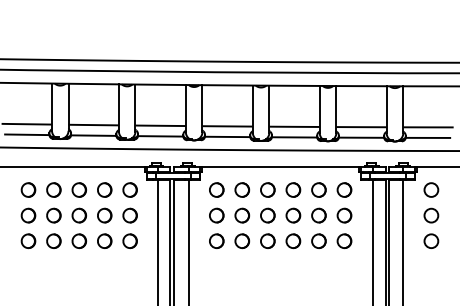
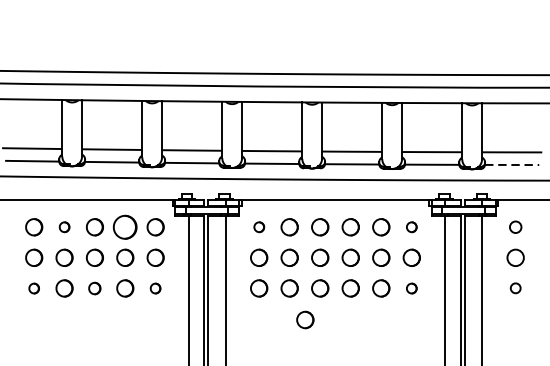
line: (428, 137) -> (512, 164), solid -> dashed
part: (53, 189) -> (64, 226), size x0.6
part: (104, 189) -> (125, 226), size x1.4
circle: (216, 189) -> (258, 226), size x0.6
part: (344, 189) -> (411, 226), size x0.6
circle: (431, 189) -> (515, 226), size x0.7
circle: (431, 240) -> (515, 287), size x0.6
part: (28, 241) -> (34, 288), size x0.6
part: (78, 241) -> (93, 288), size x0.7
part: (129, 241) -> (154, 288), size x0.6
part: (344, 241) -> (411, 288), size x0.6
part: (255, 267) -> (305, 319), added

